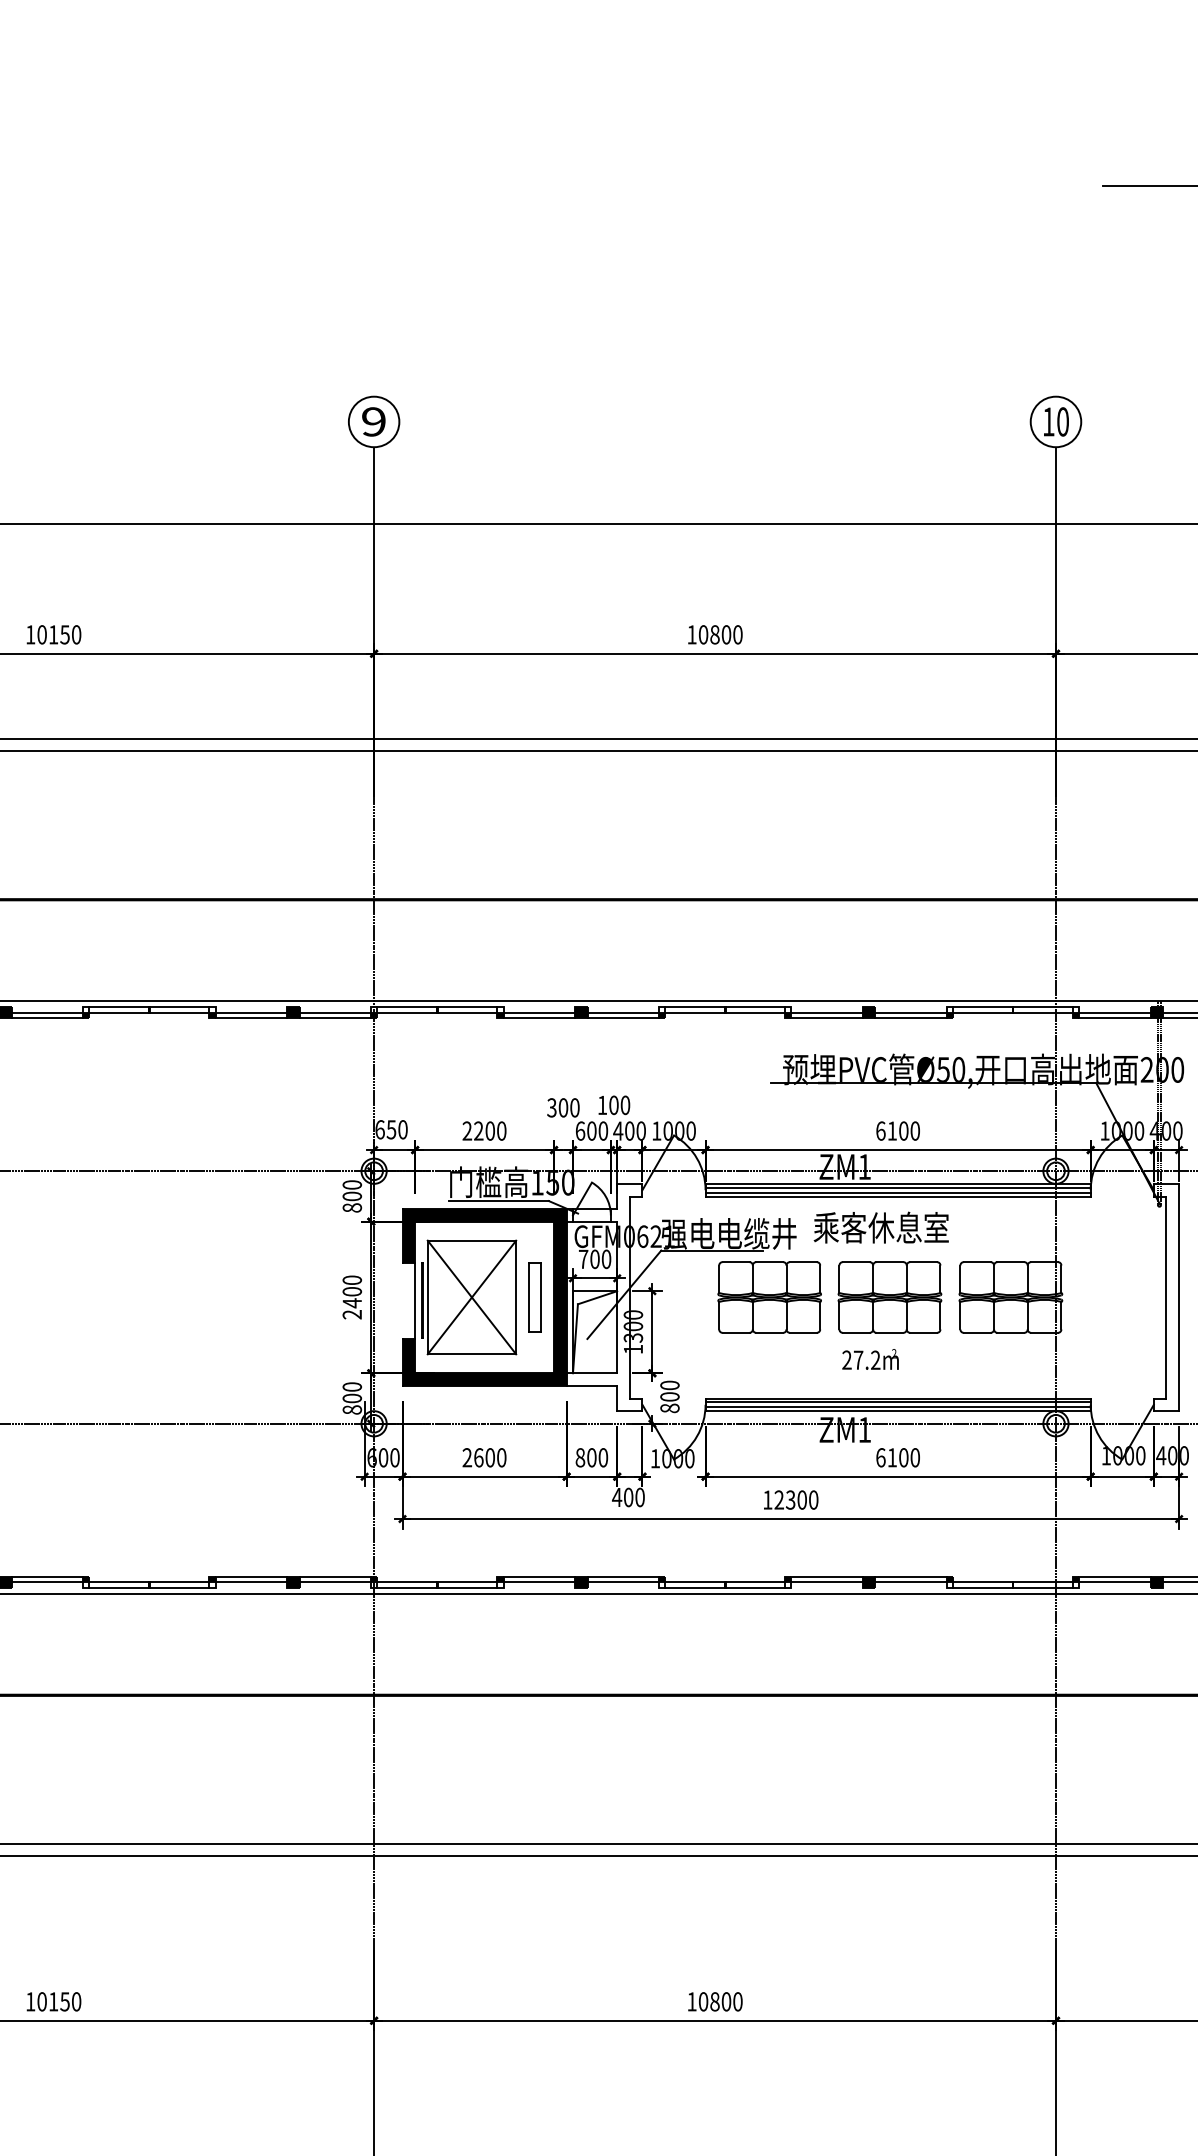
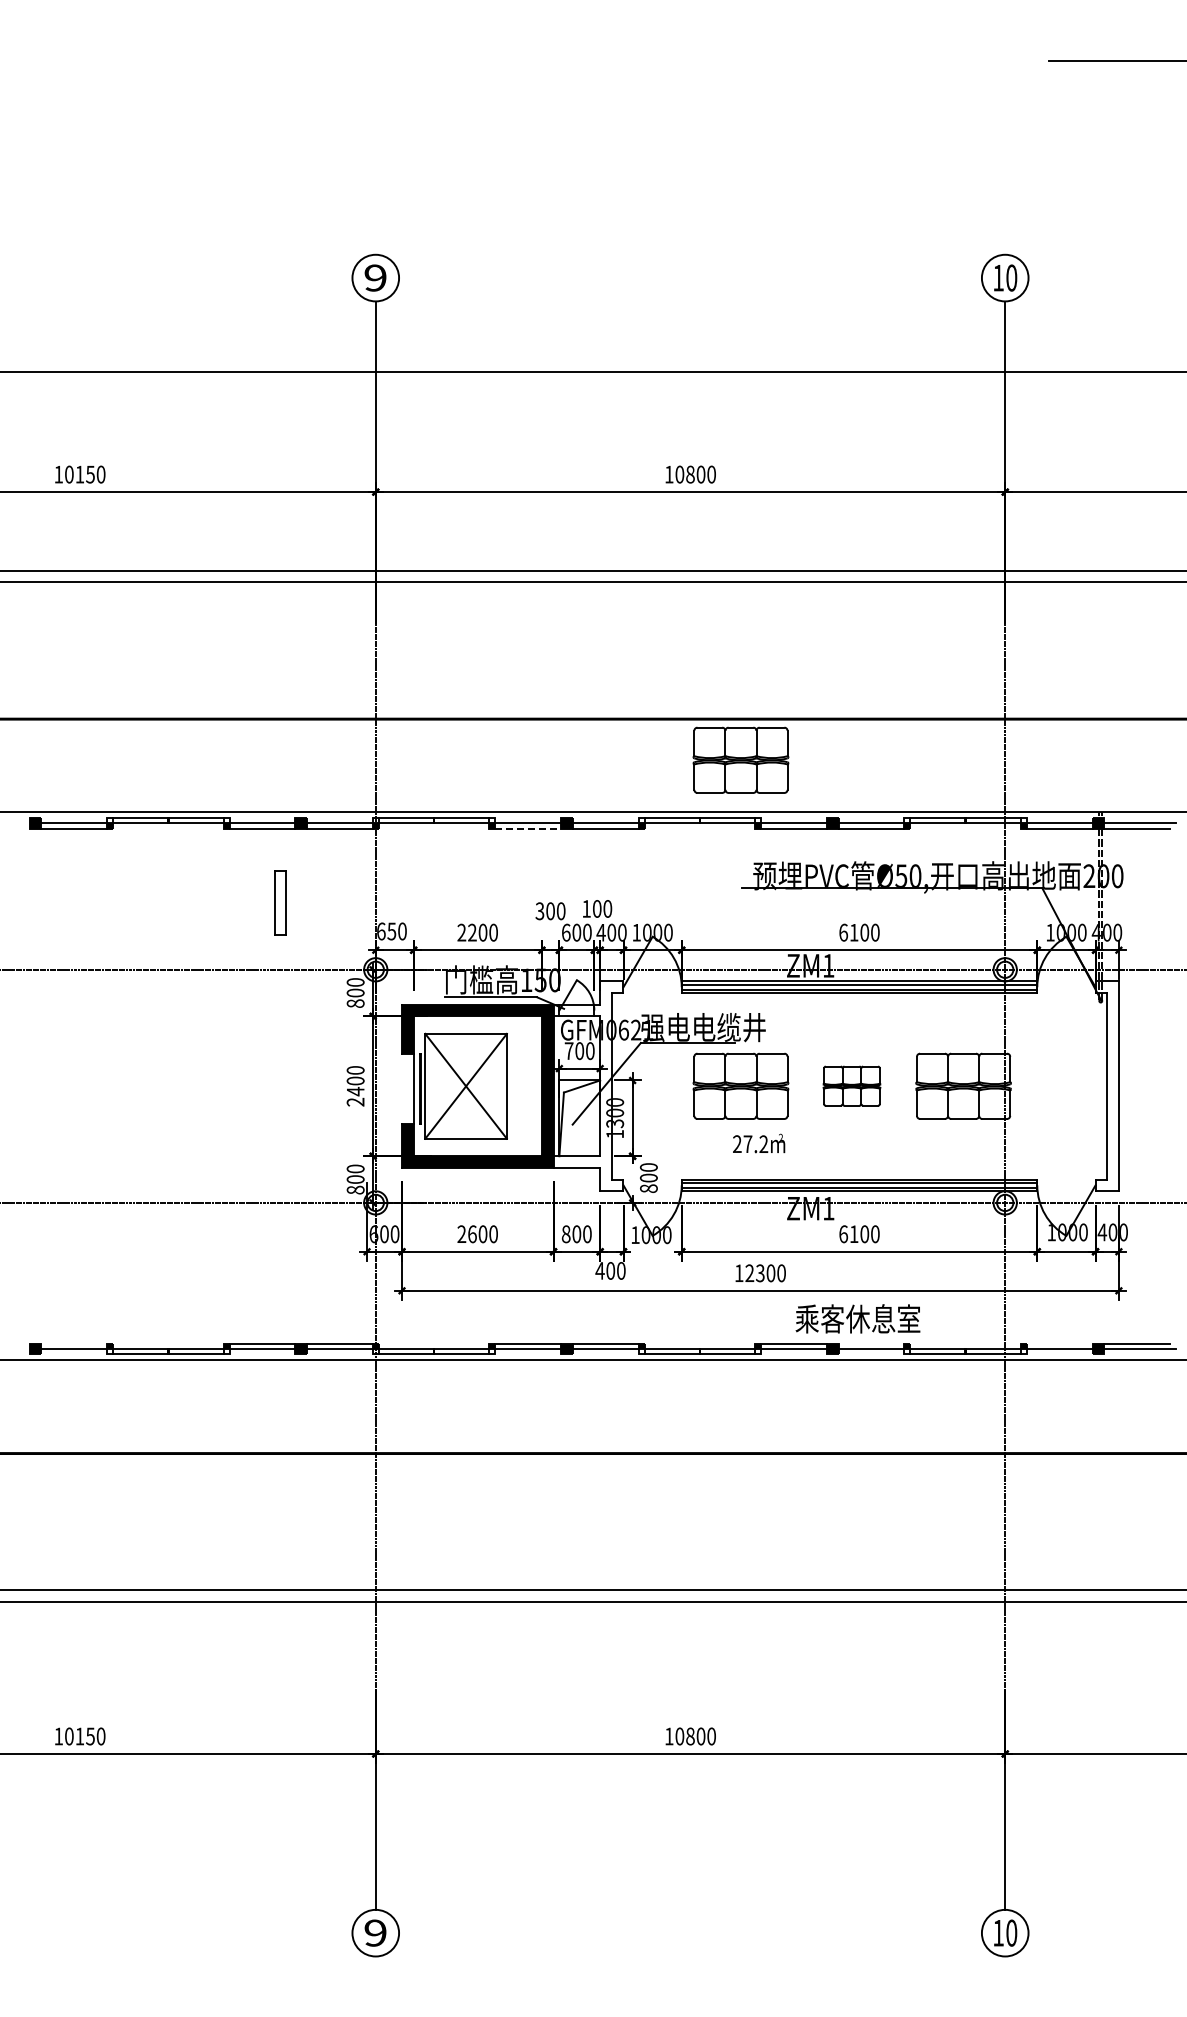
part: (769, 943) -> (740, 759), added
line: (539, 1018) -> (528, 828), solid -> dashed
text: (880, 1227) -> (857, 1318), moved
part: (535, 1296) -> (280, 902), moved
part: (889, 1296) -> (851, 1085), size x0.6
text: (871, 1359) -> (759, 1143), moved
line: (47, 1576) -> (74, 1343), removed
line: (911, 1576) -> (871, 1343), removed
line: (1114, 1576) -> (1059, 1343), removed

